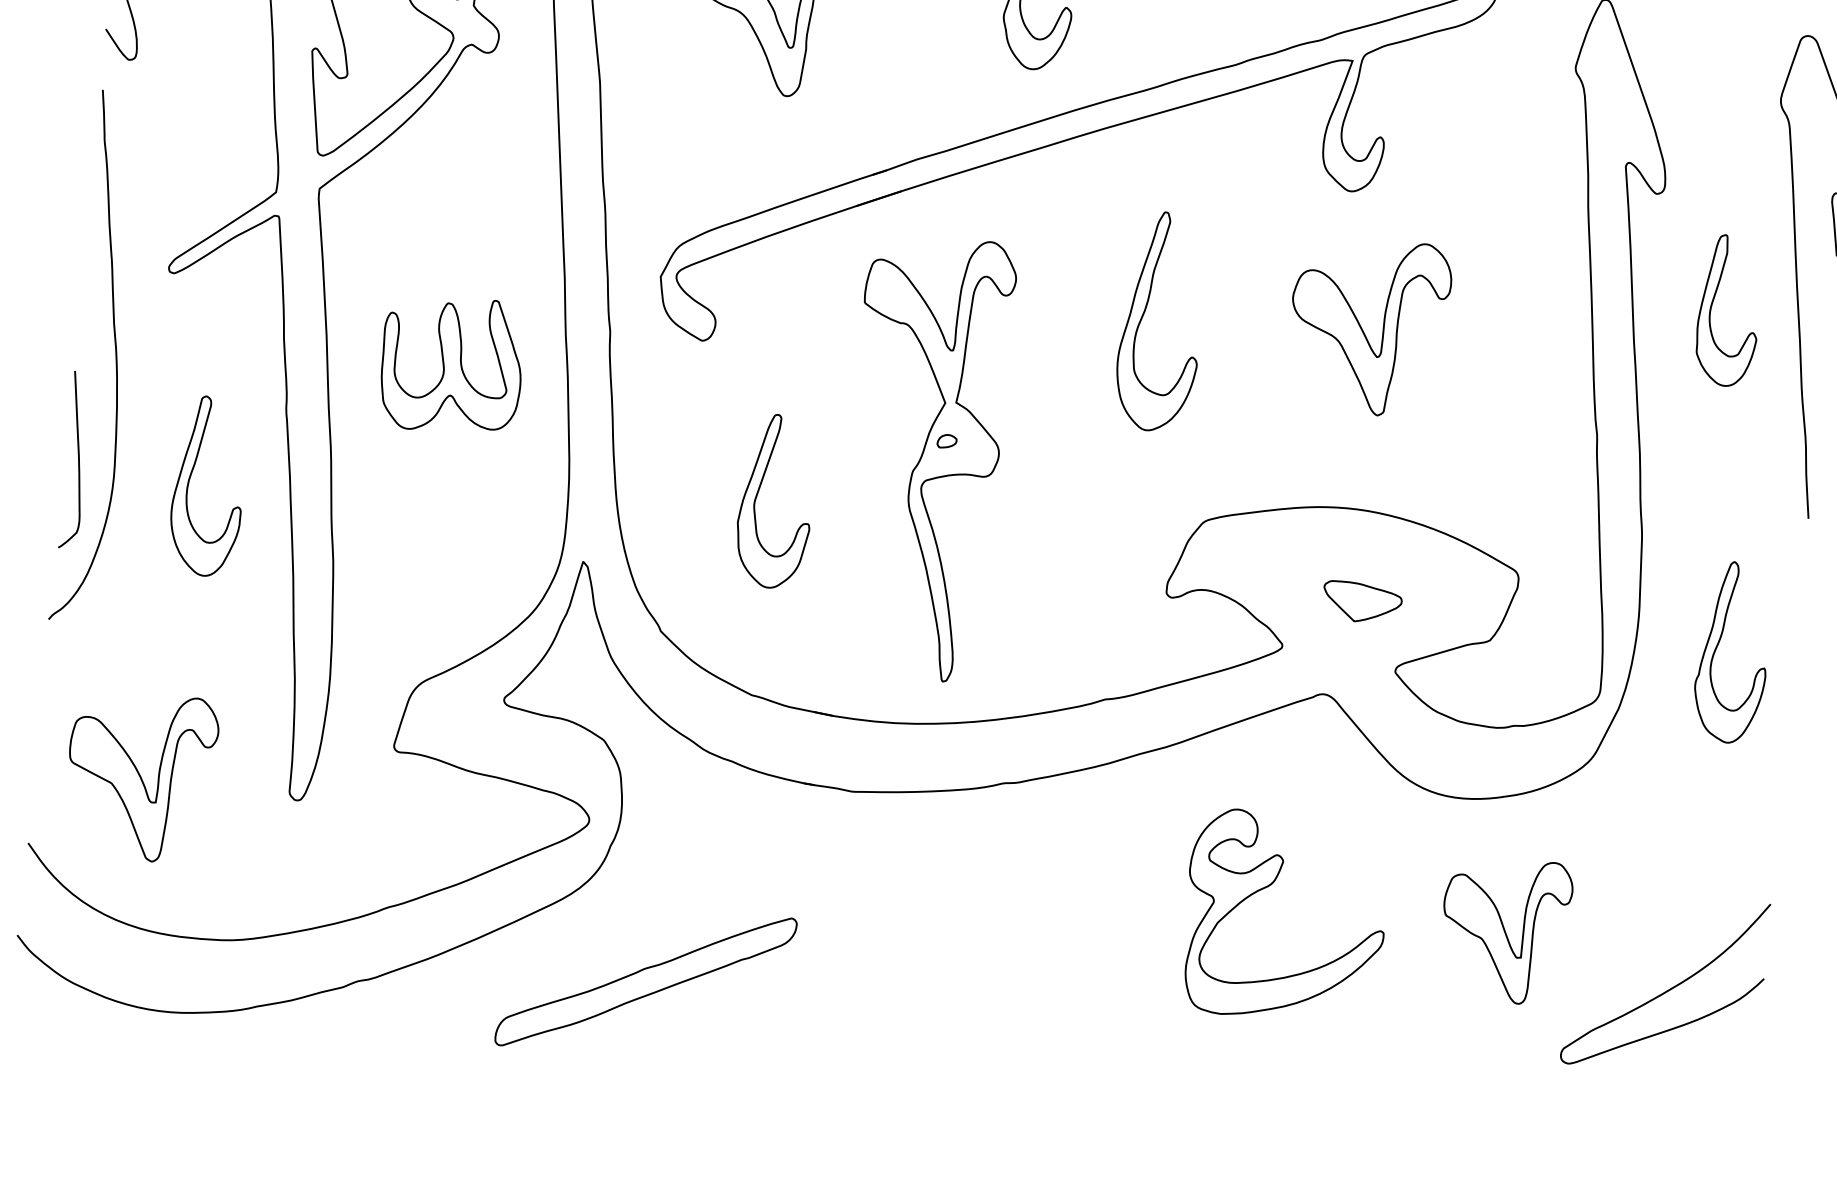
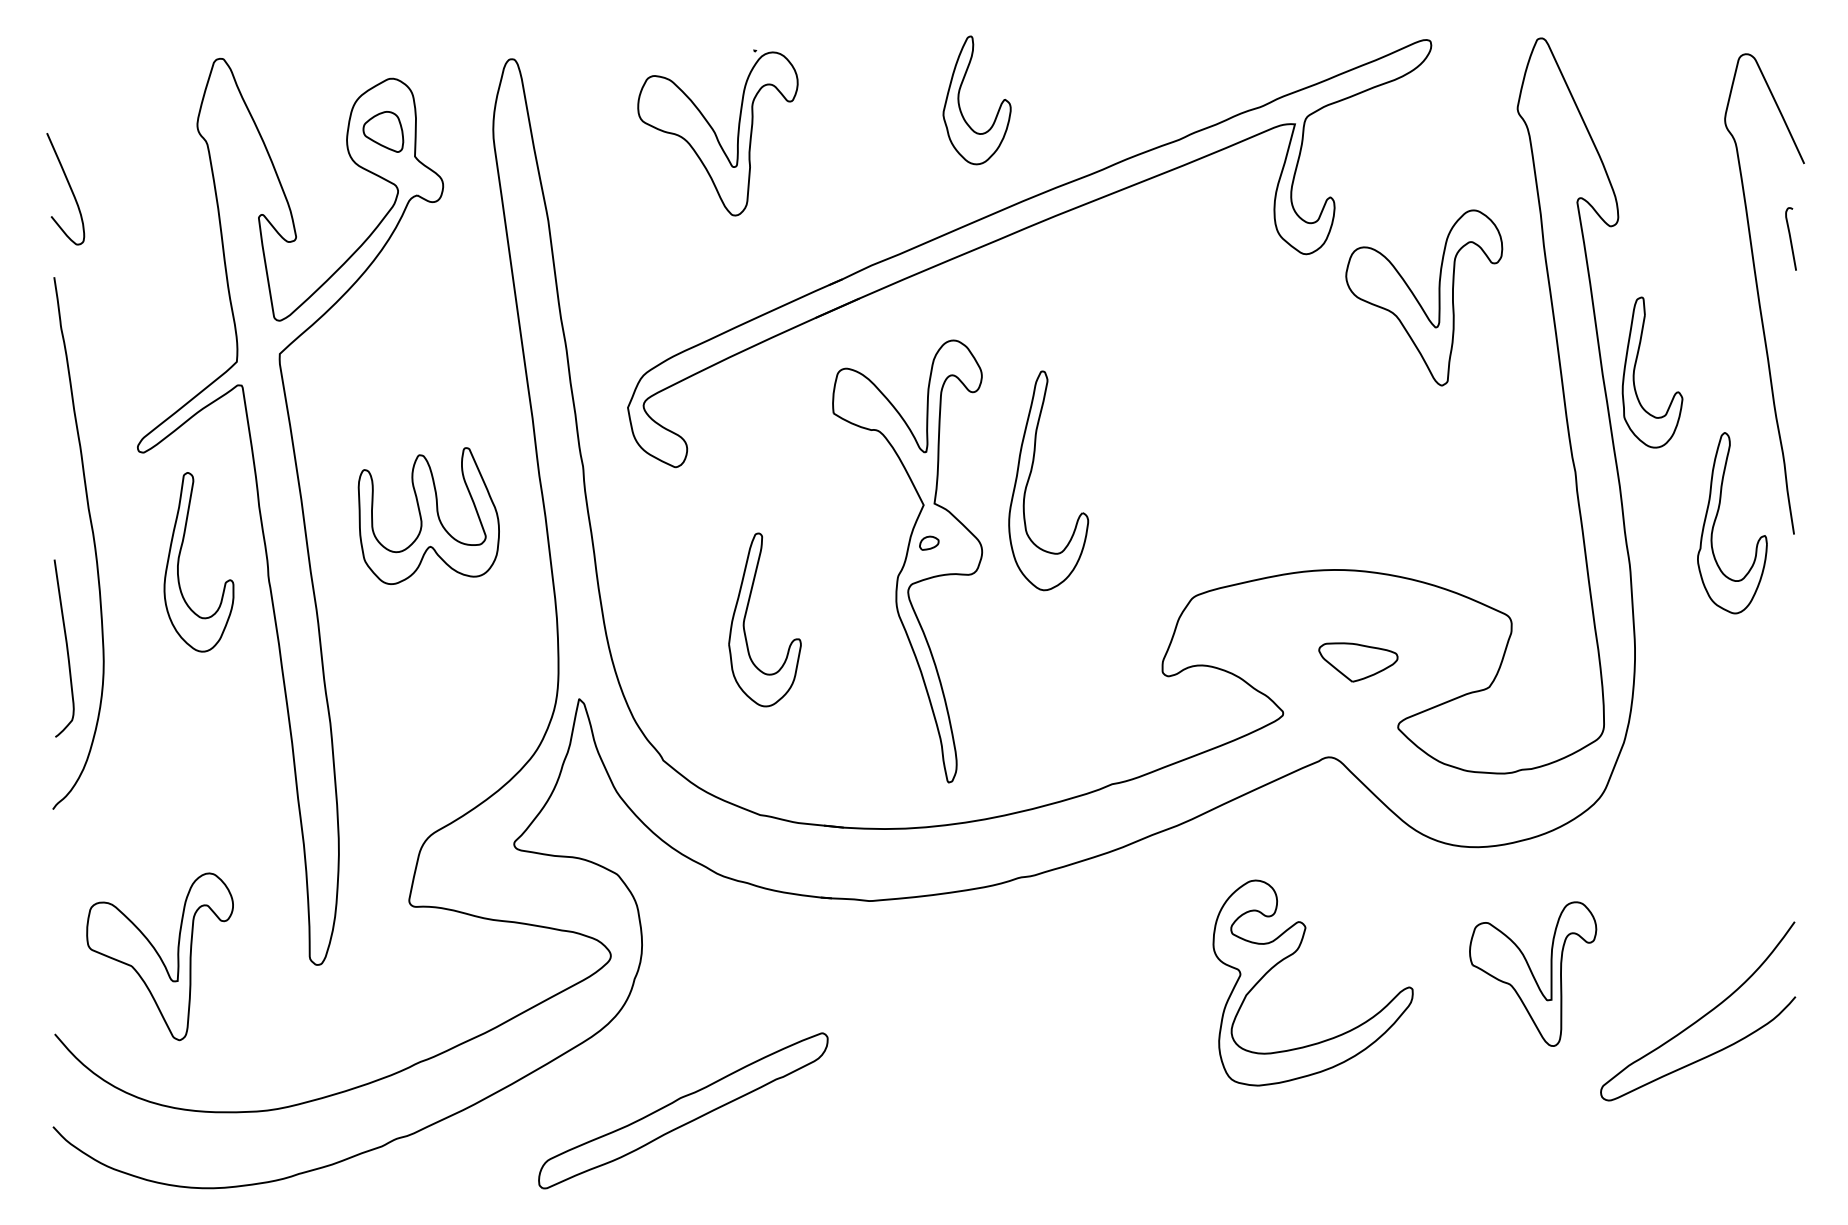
part: (1712, 306) -> (1635, 369), moved
part: (1144, 313) -> (1031, 474), moved
part: (1362, 328) -> (1418, 300), moved
part: (189, 484) -> (179, 562), moved
part: (1717, 647) -> (1716, 519), moved

